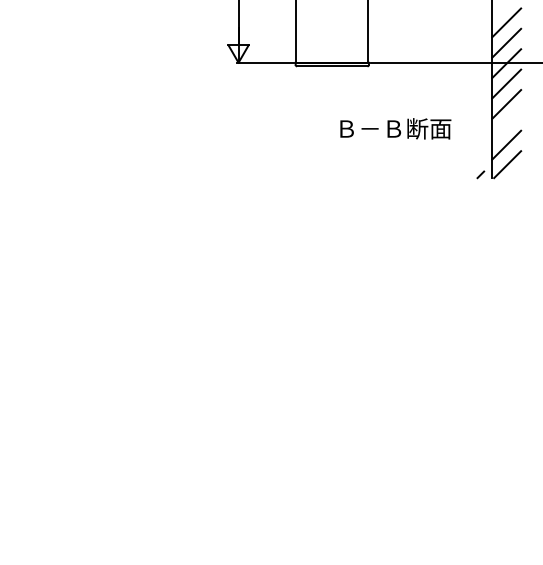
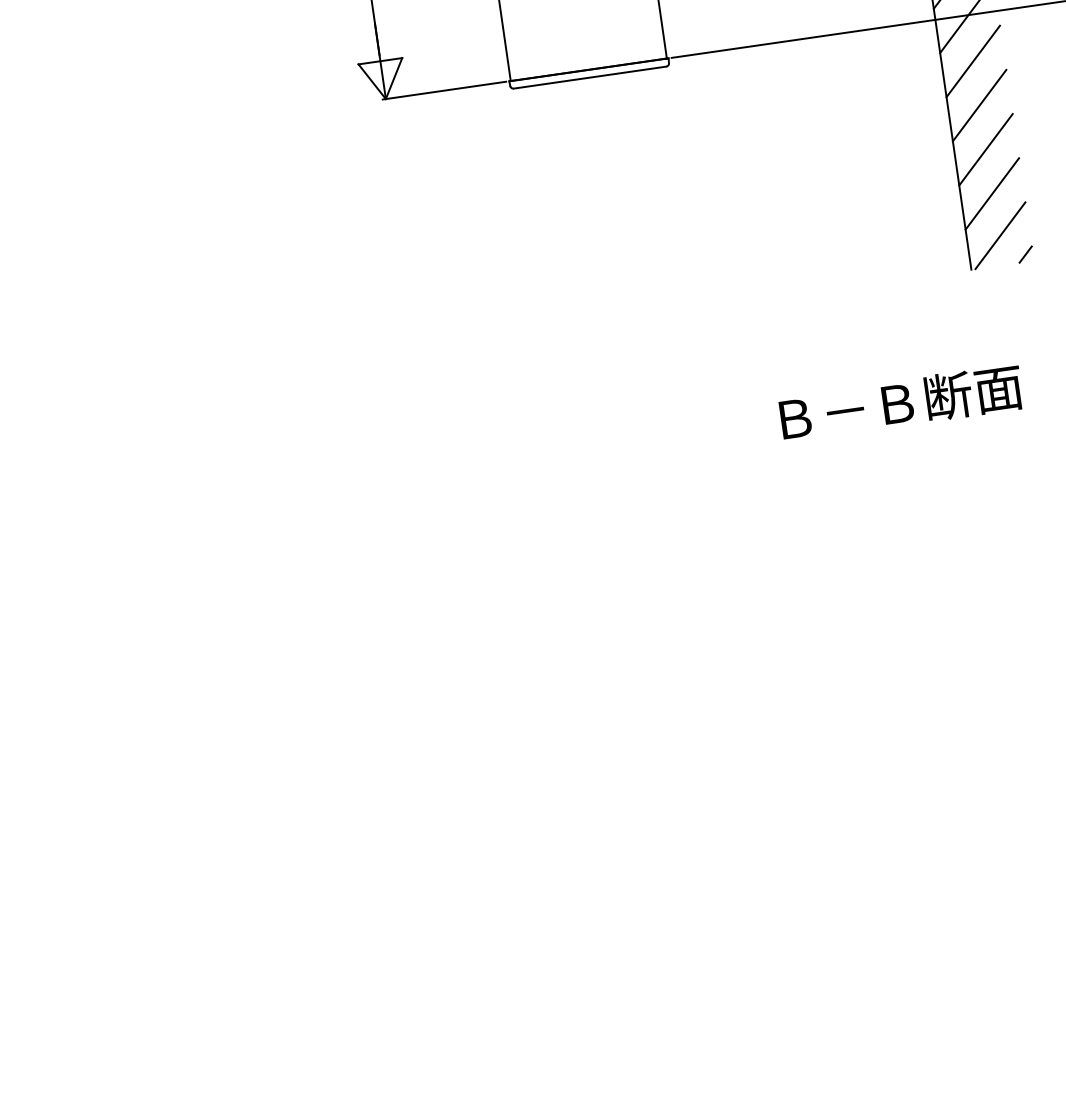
line: (506, 124) -> (985, 149), added
text: (395, 128) -> (900, 402), moved
line: (480, 174) -> (1024, 254), moved

